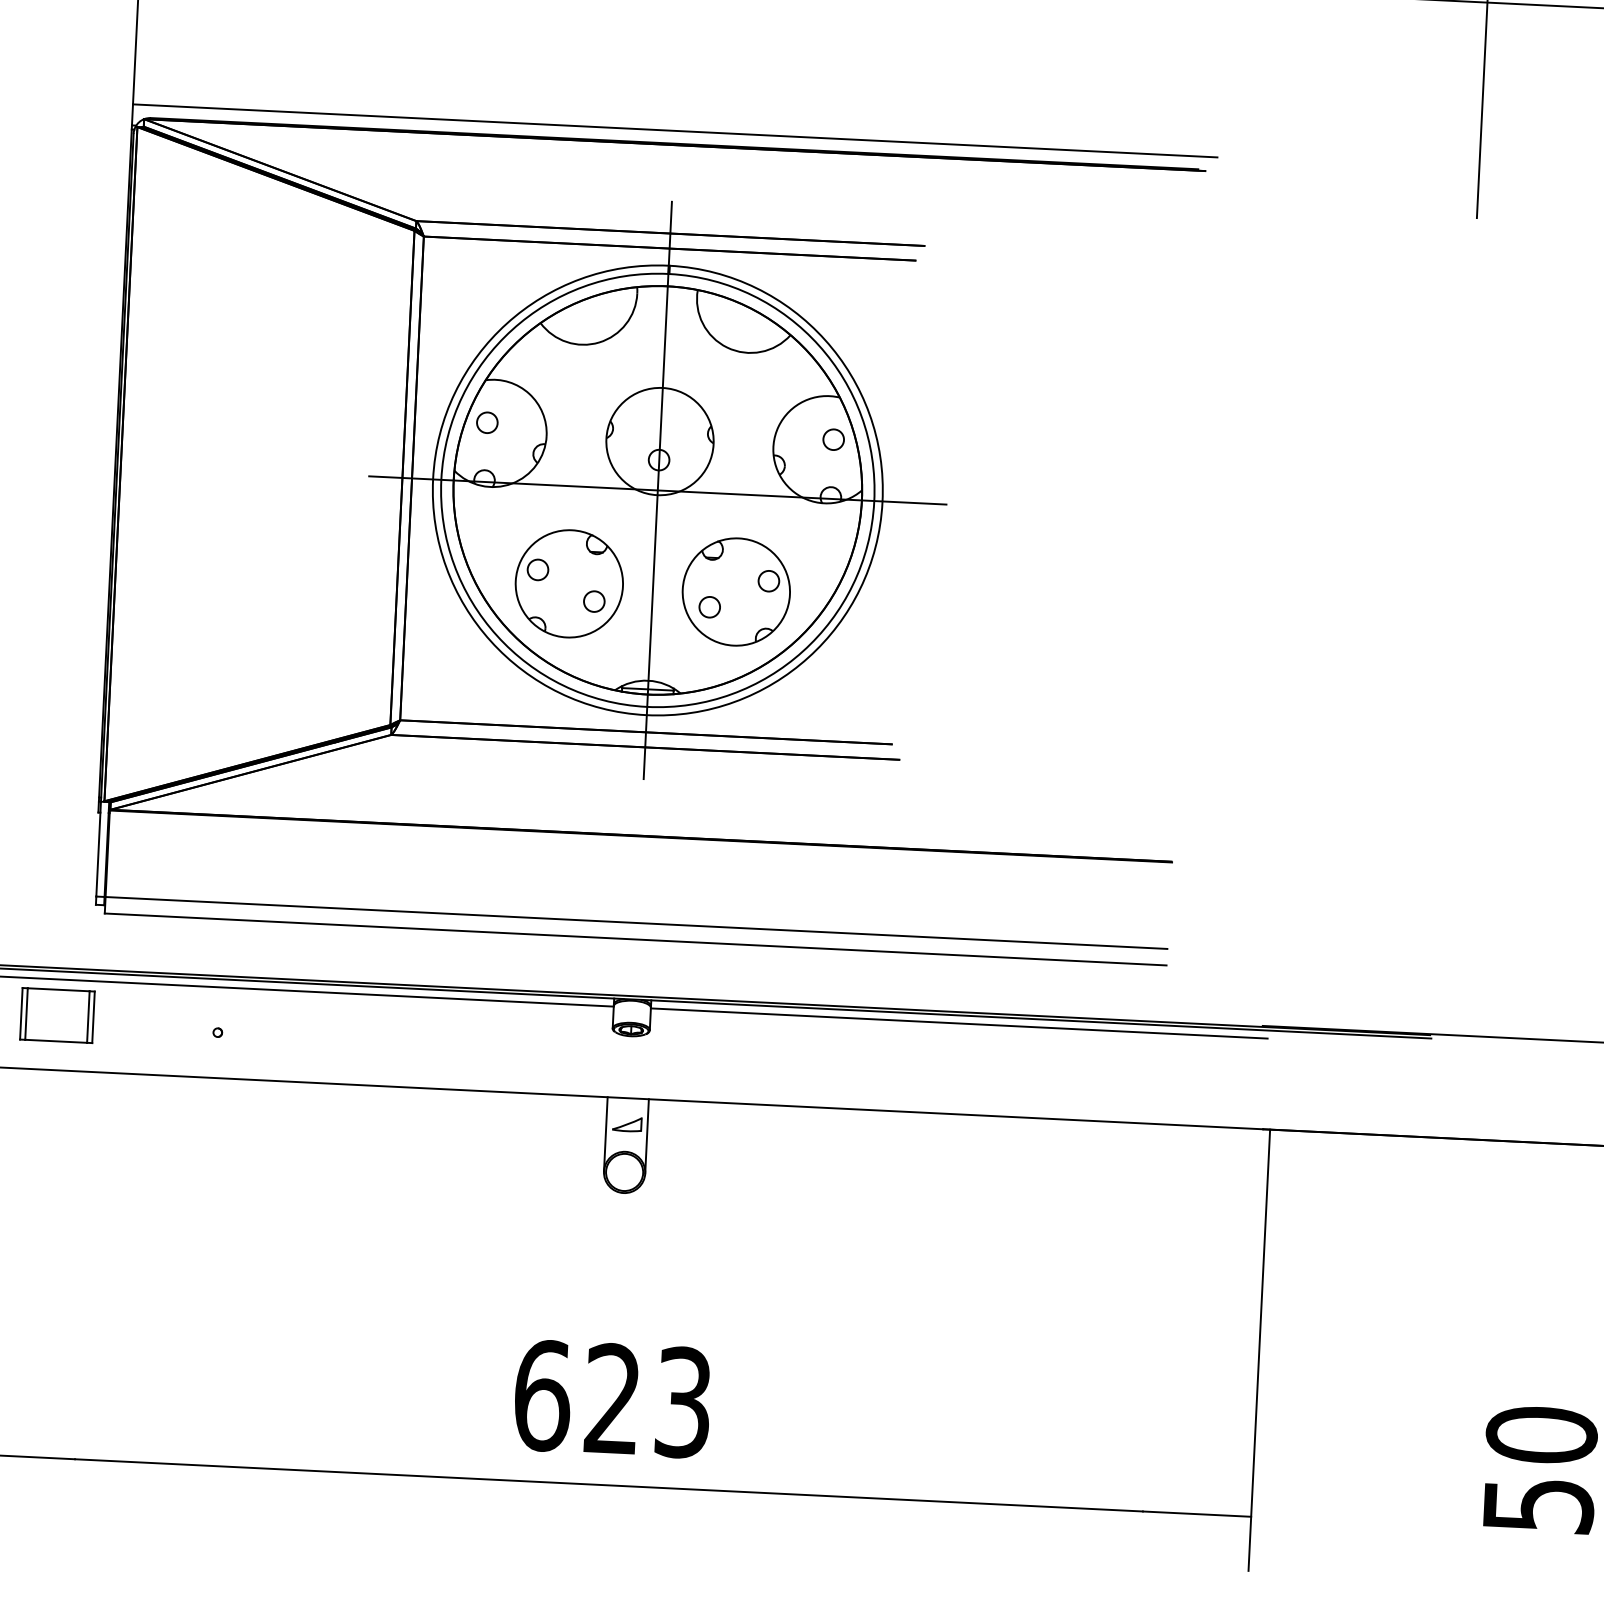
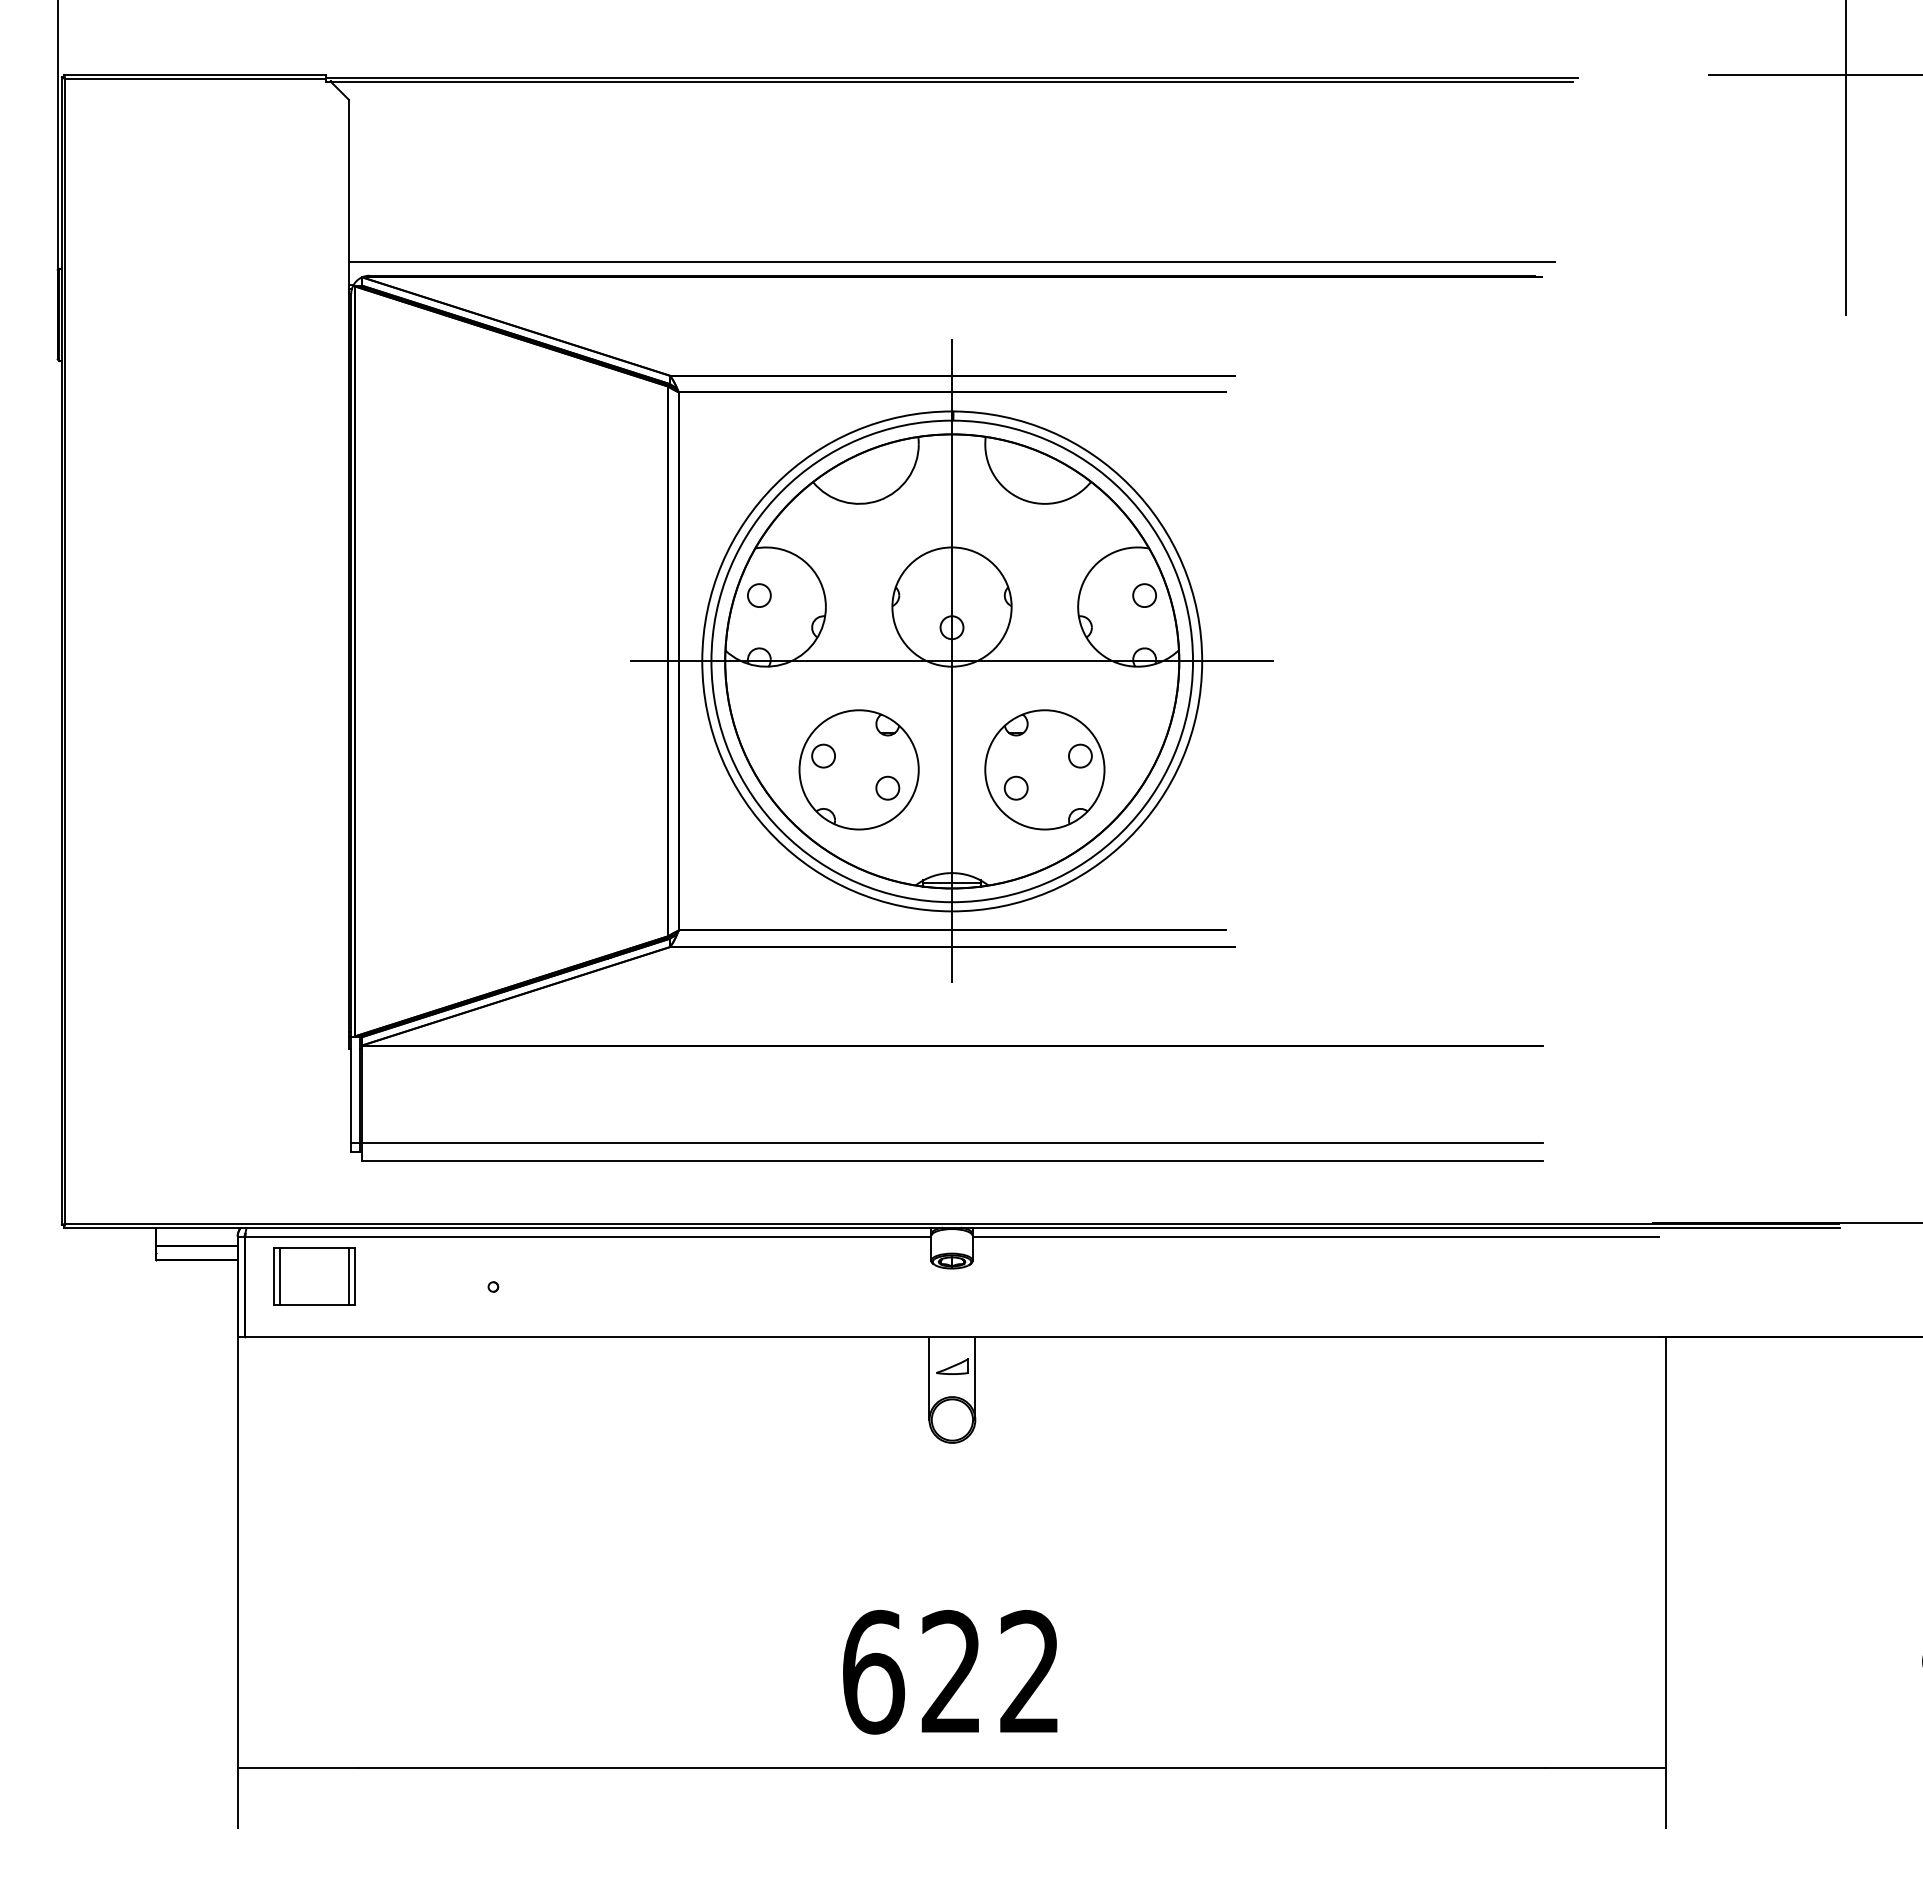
text: (682, 1402) -> (1029, 1672), 623 -> 622

